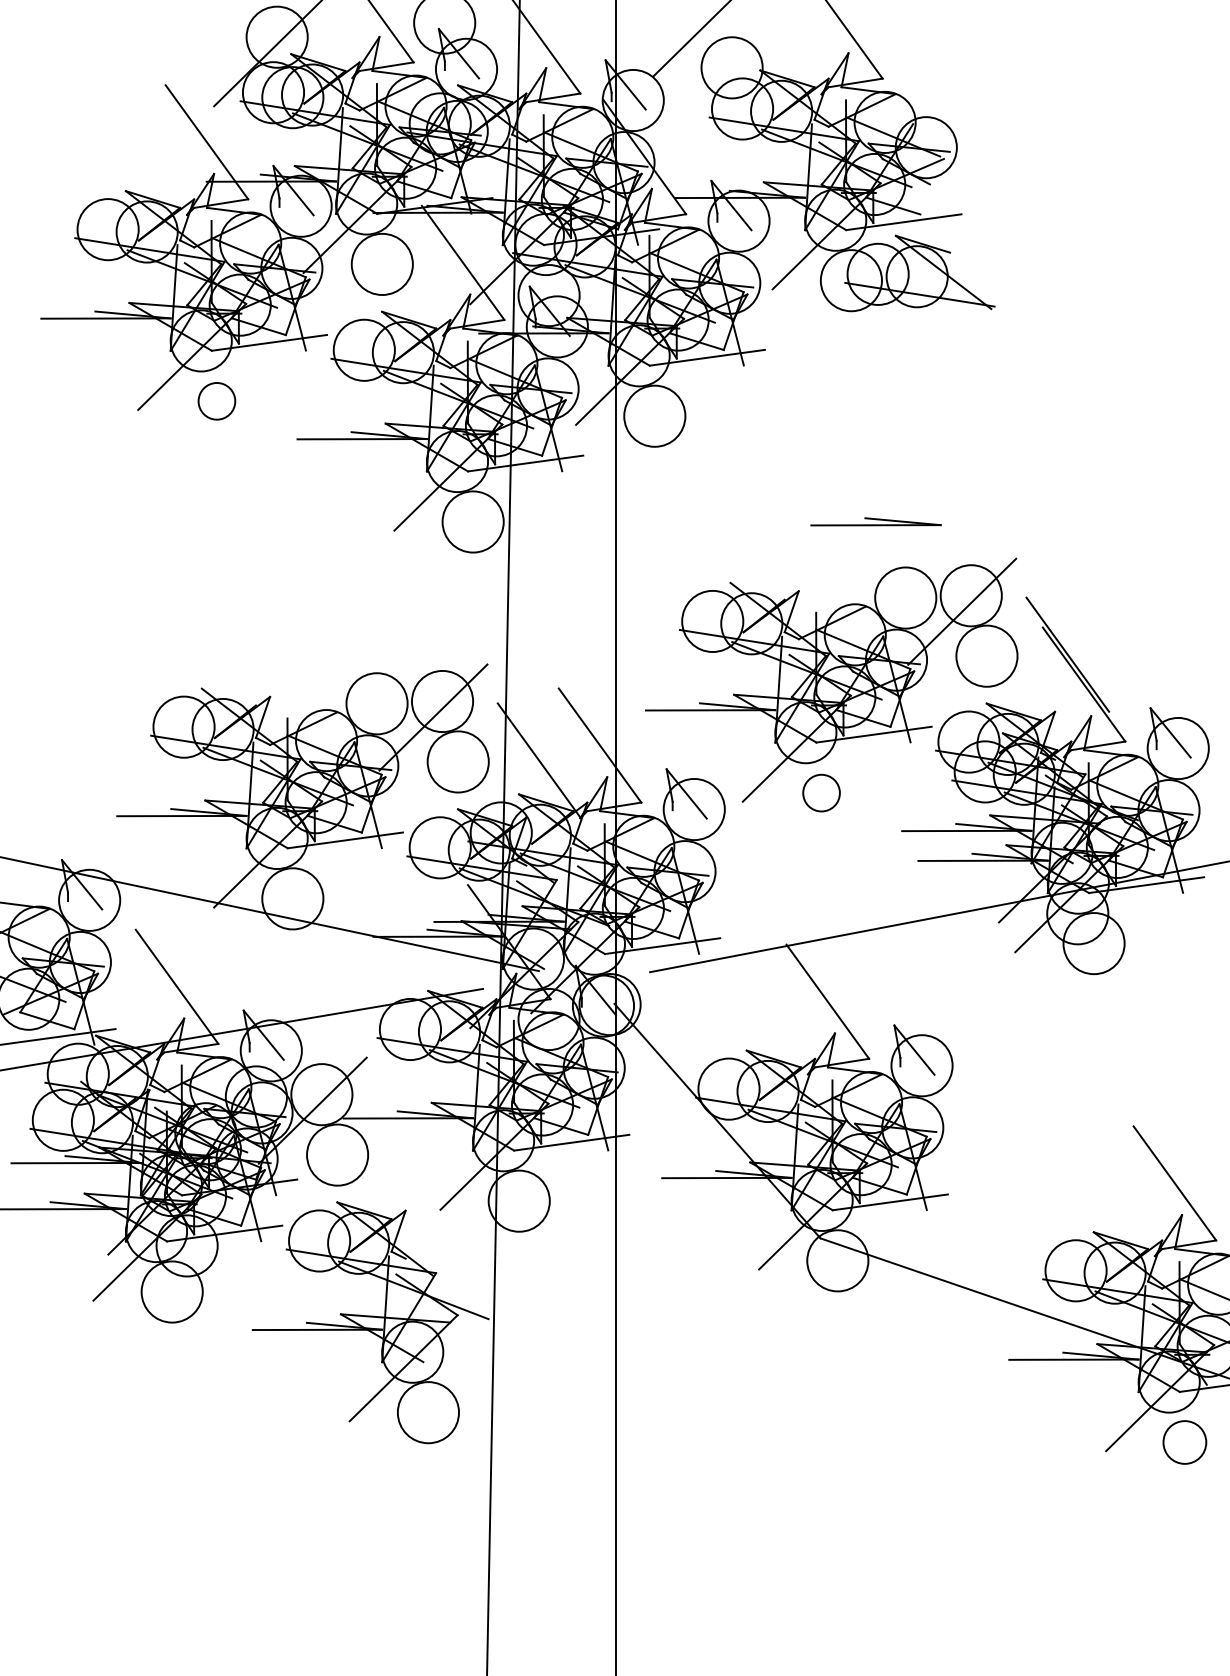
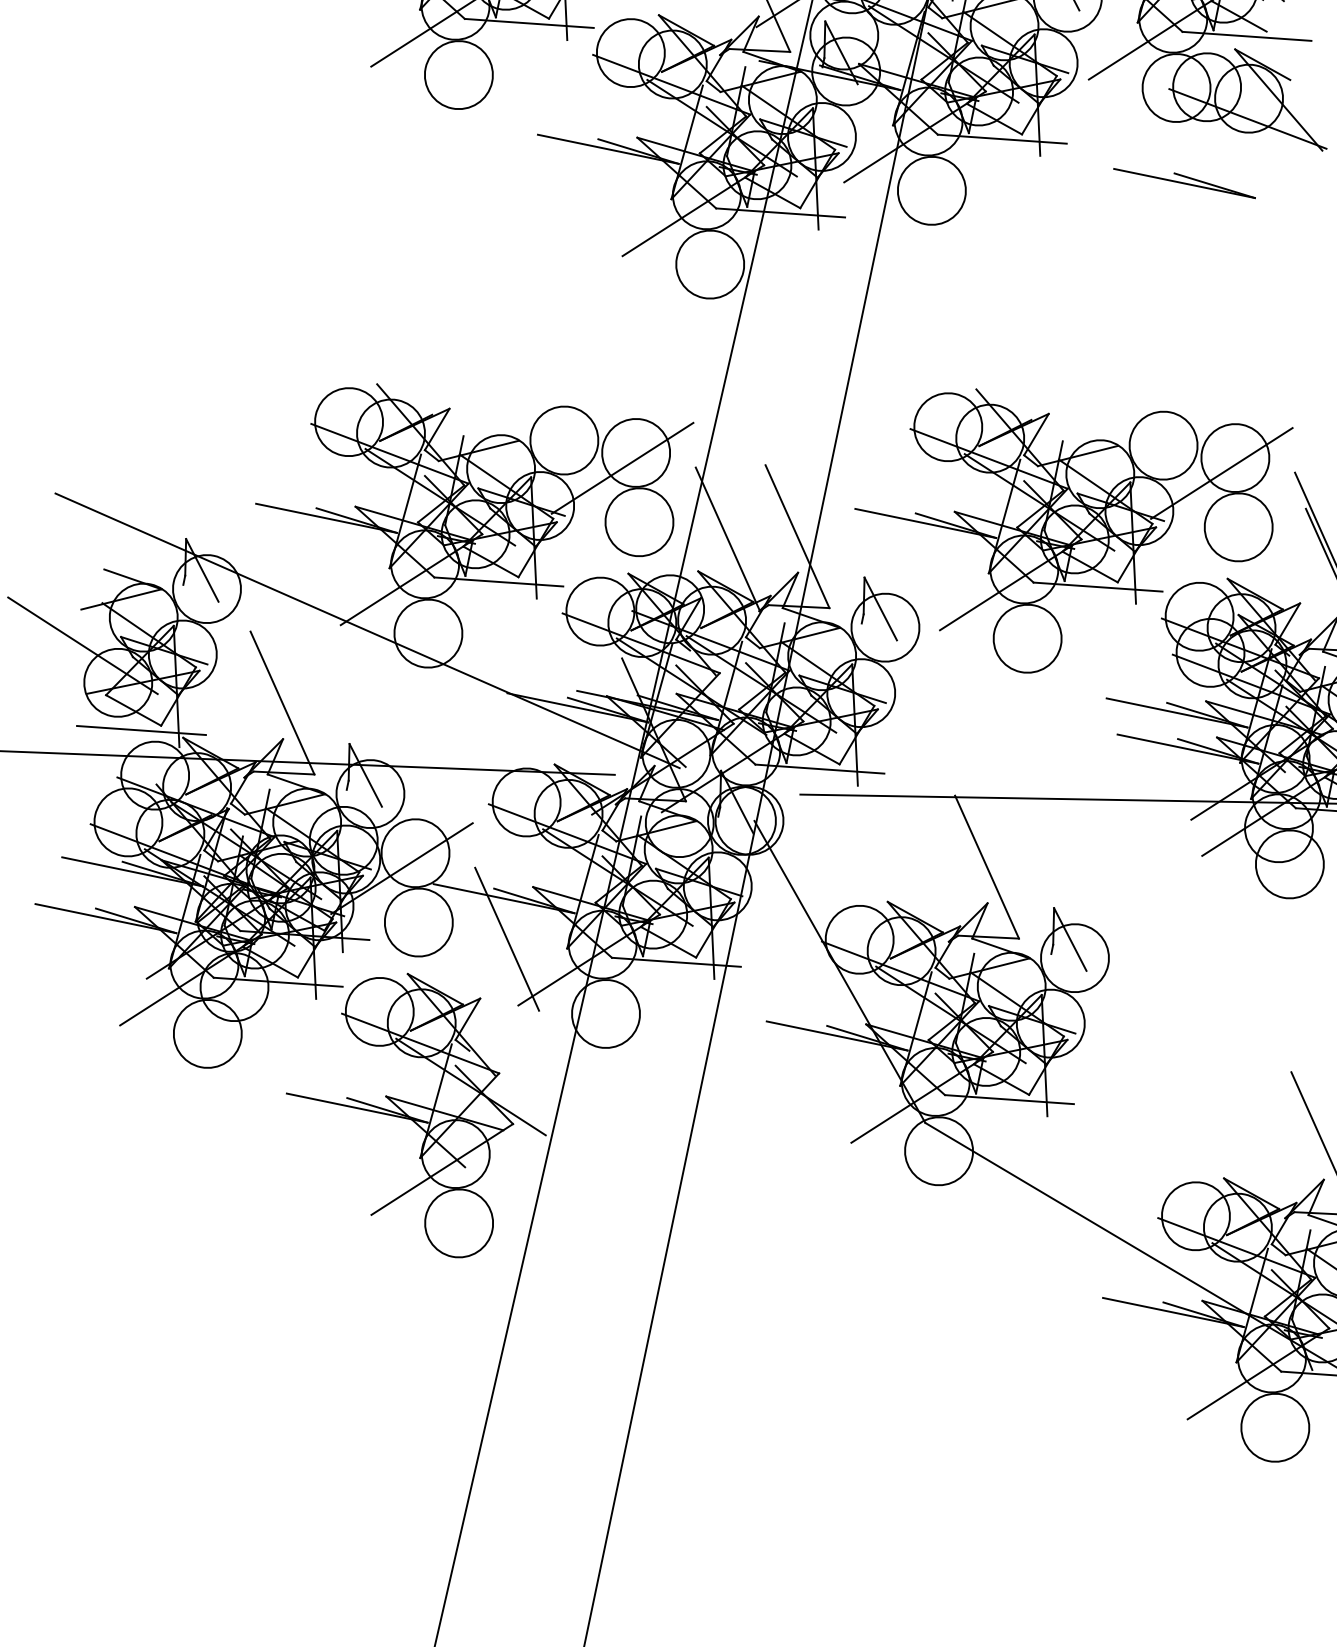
circle: (216, 400) -> (458, 74), size x1.67
part: (875, 521) -> (1184, 179), moved
circle: (821, 792) -> (1027, 638), size x1.67
line: (418, 1153) -> (507, 939), added
circle: (1184, 1442) -> (1274, 1427), size x1.43

